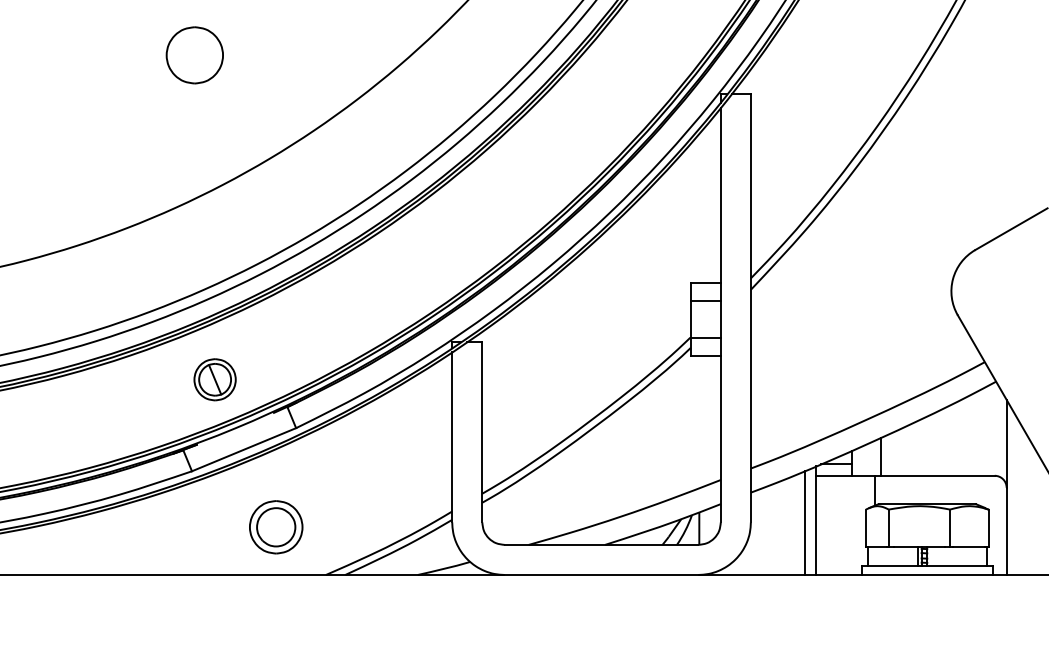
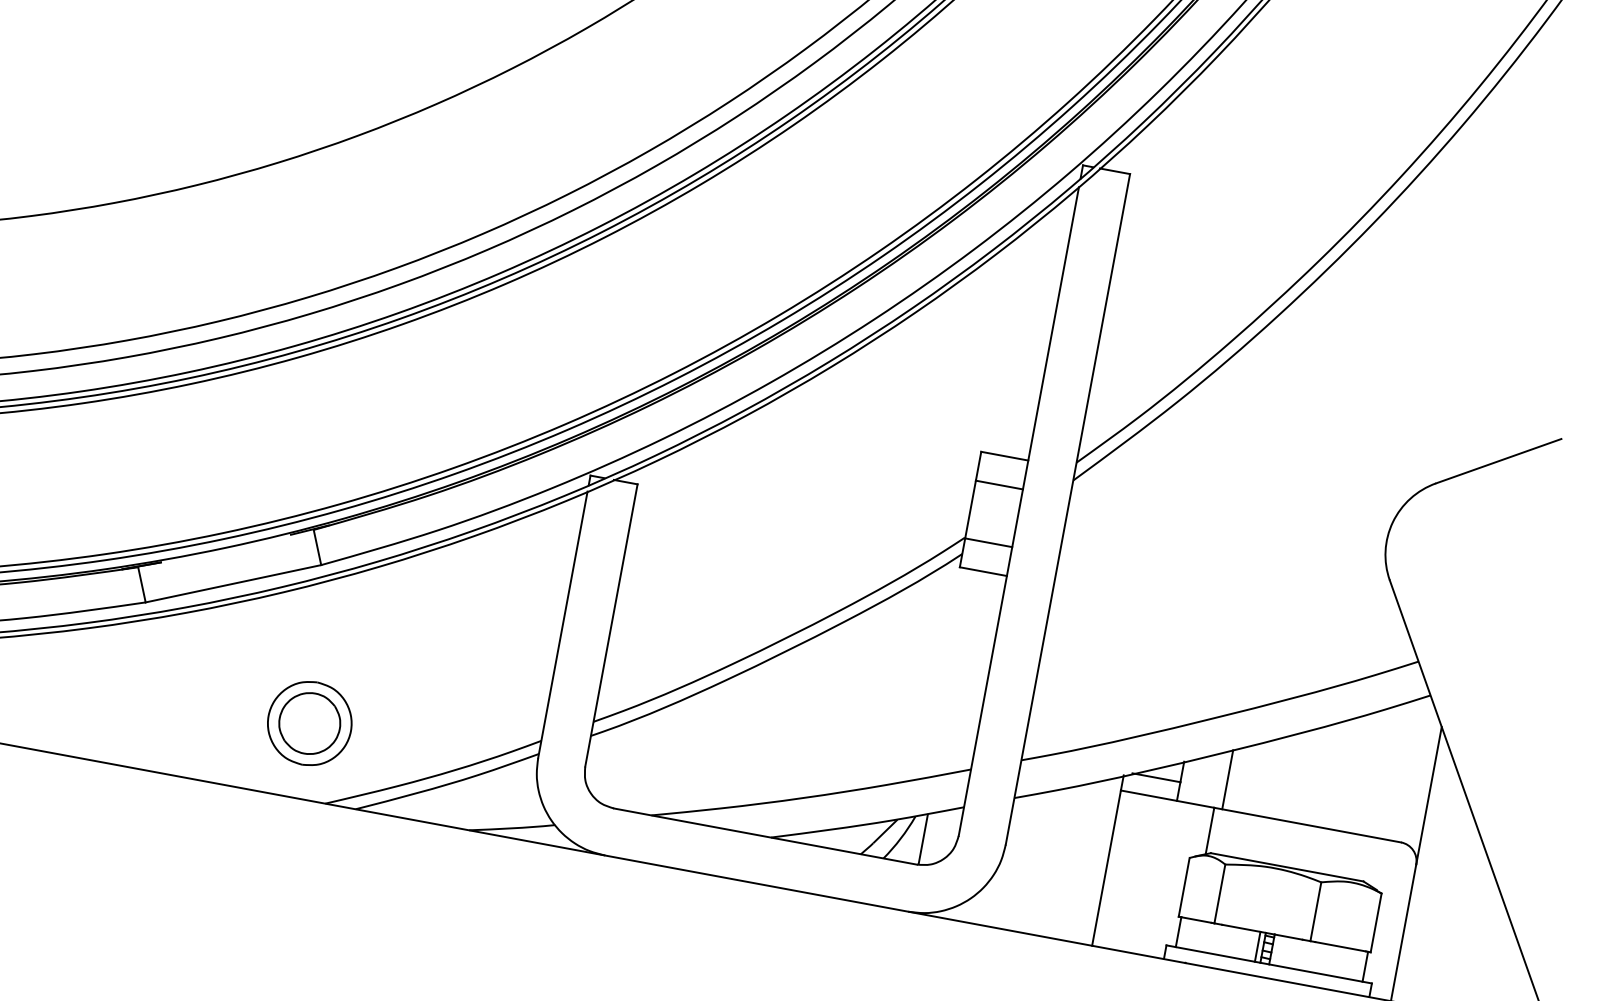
part: (214, 379) -> (207, 465), removed
line: (805, 522) -> (1091, 860), removed
part: (276, 527) -> (310, 723), moved

